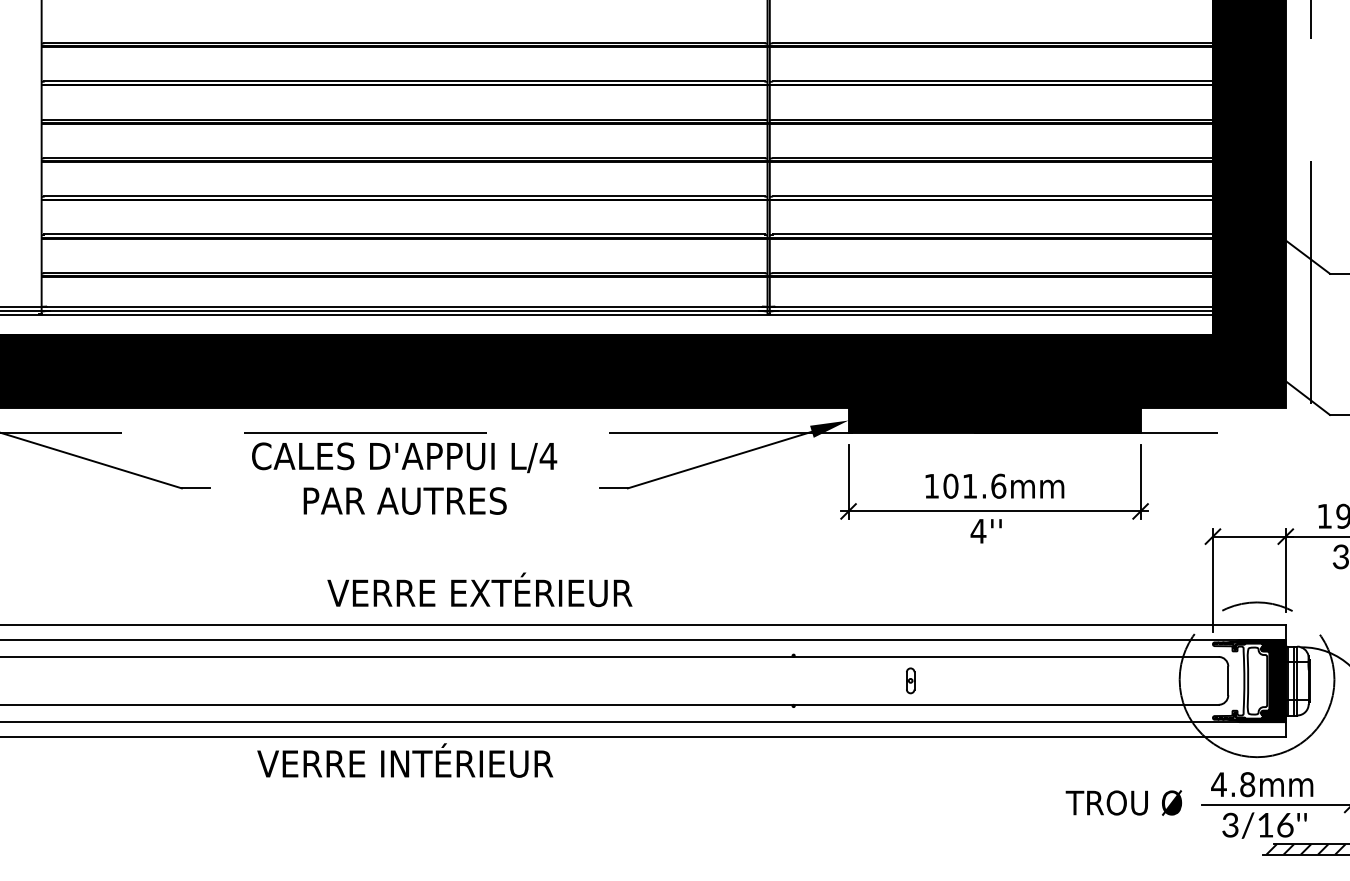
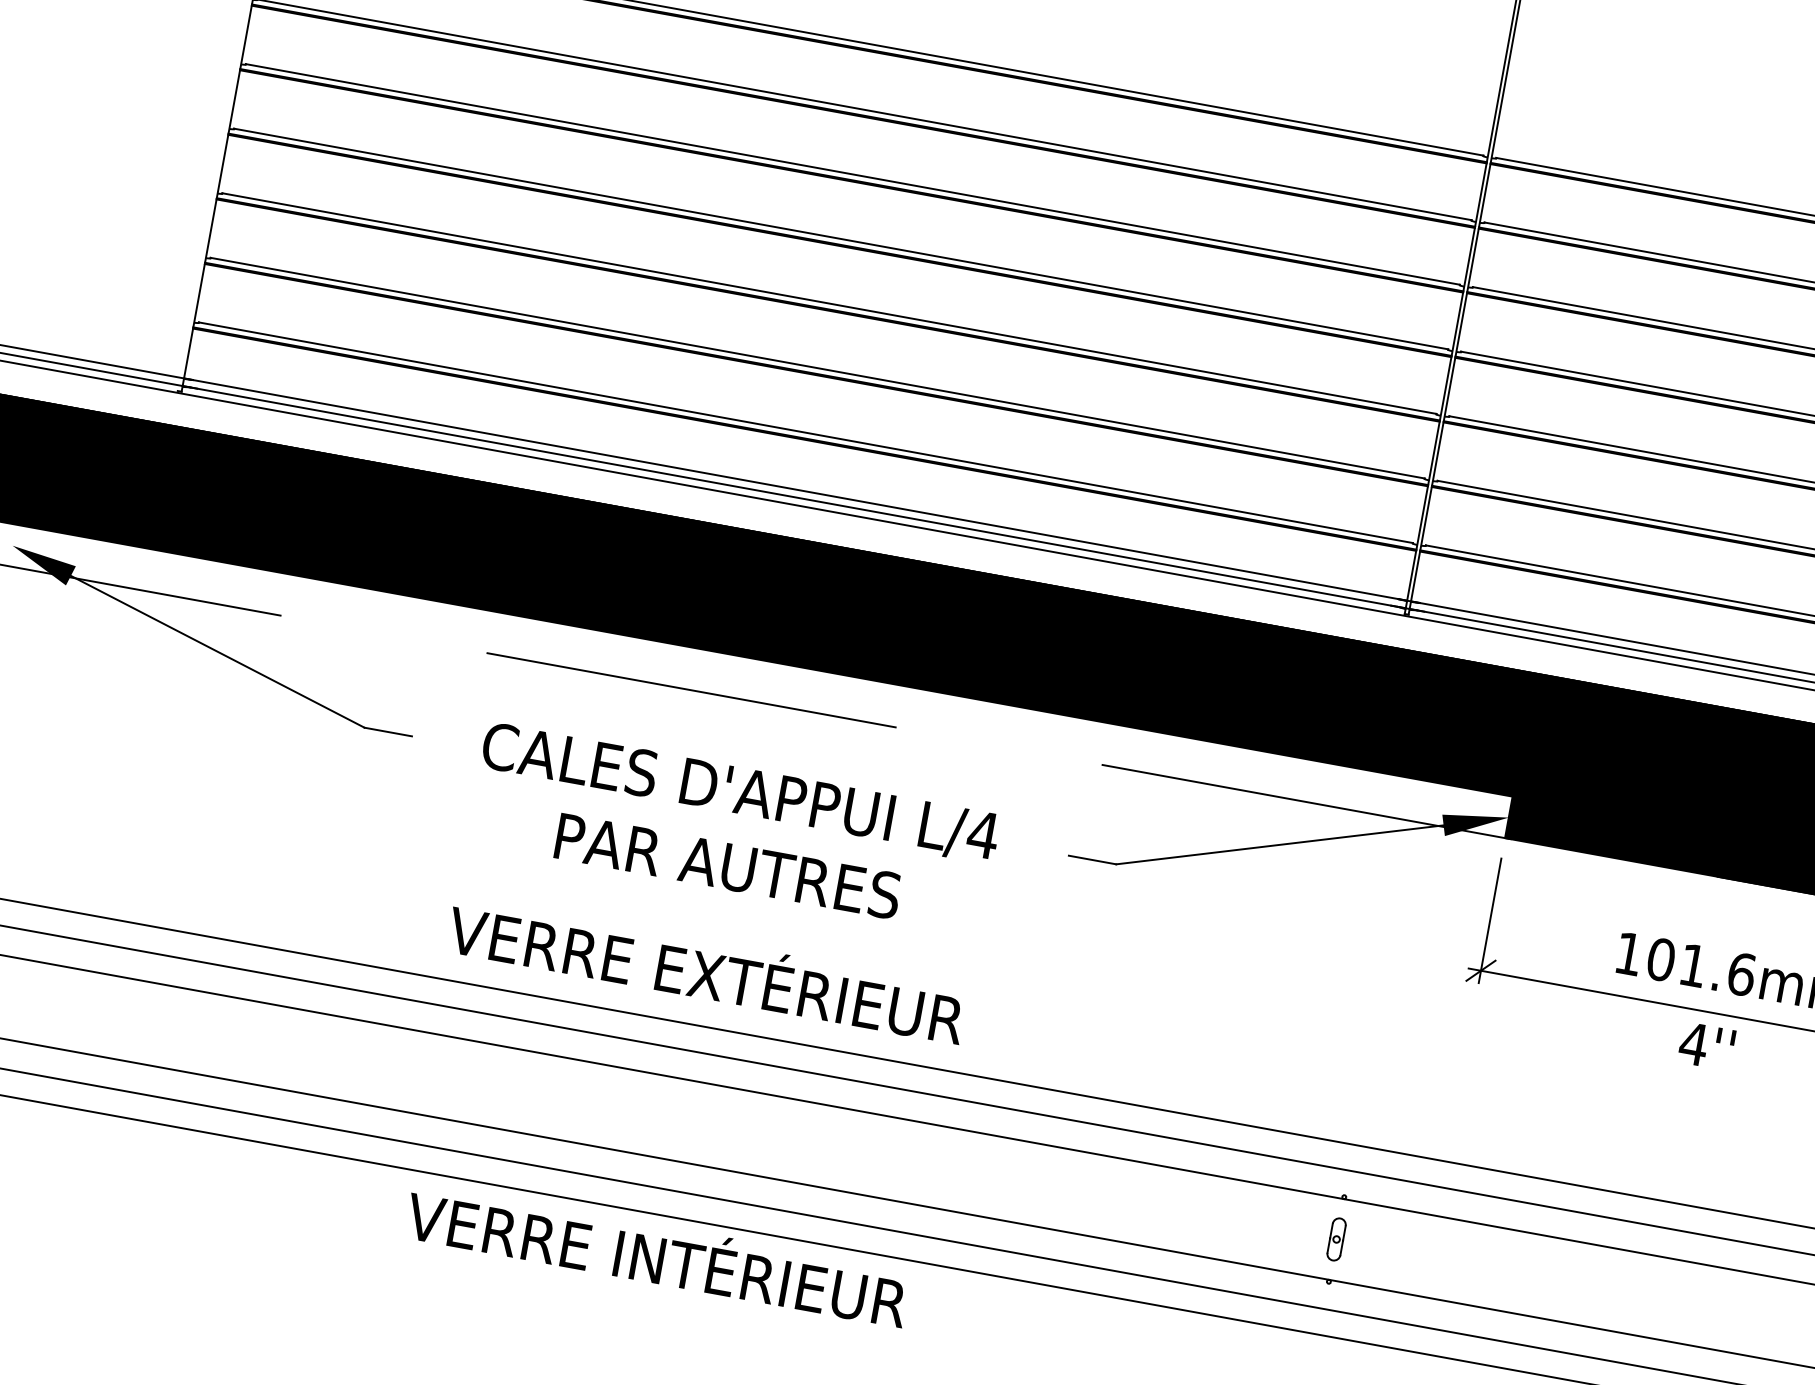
text: (404, 478) -> (733, 828), moved
text: (479, 589) -> (706, 969), moved
part: (910, 680) -> (1336, 1238), moved

